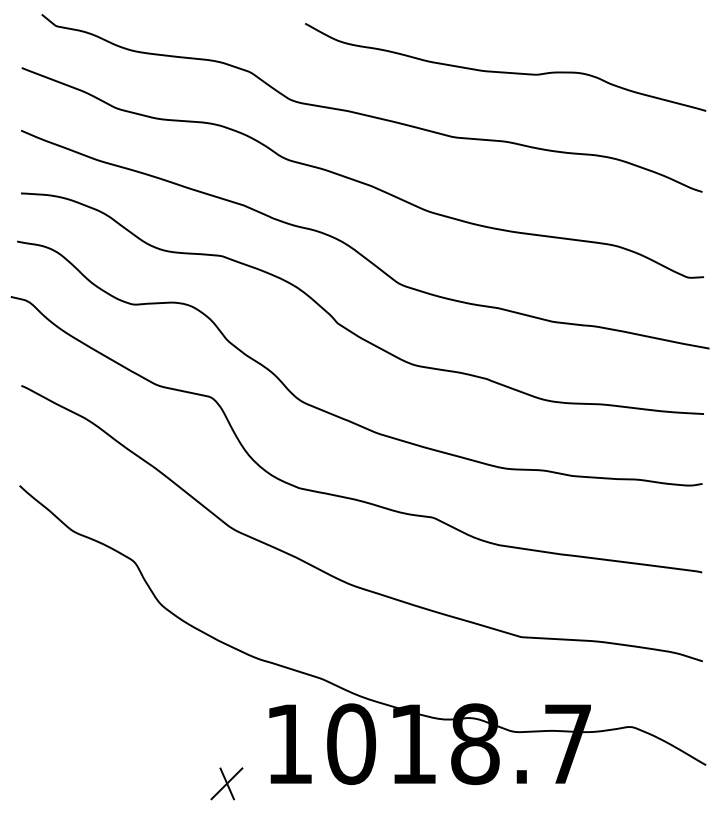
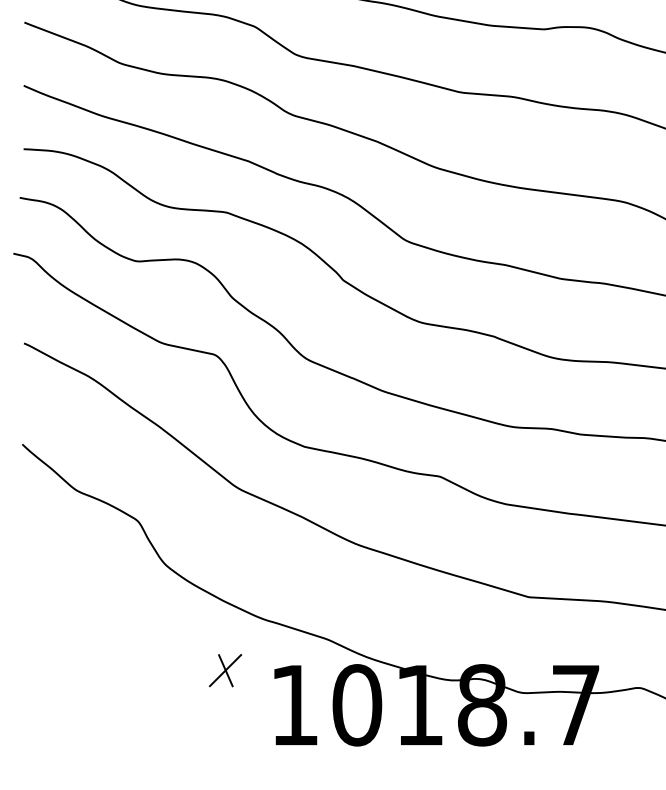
part: (226, 783) -> (225, 670), moved

